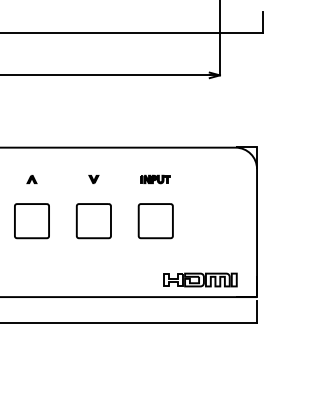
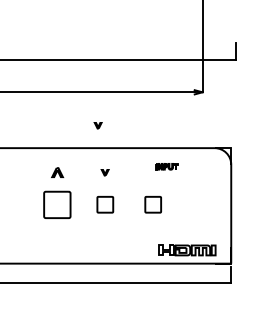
part: (83, 118) -> (97, 125), added
part: (30, 179) -> (56, 172), size x1.6
part: (155, 179) -> (166, 166), moved
part: (94, 220) -> (105, 204), size x0.6
part: (156, 220) -> (153, 204), size x0.6

